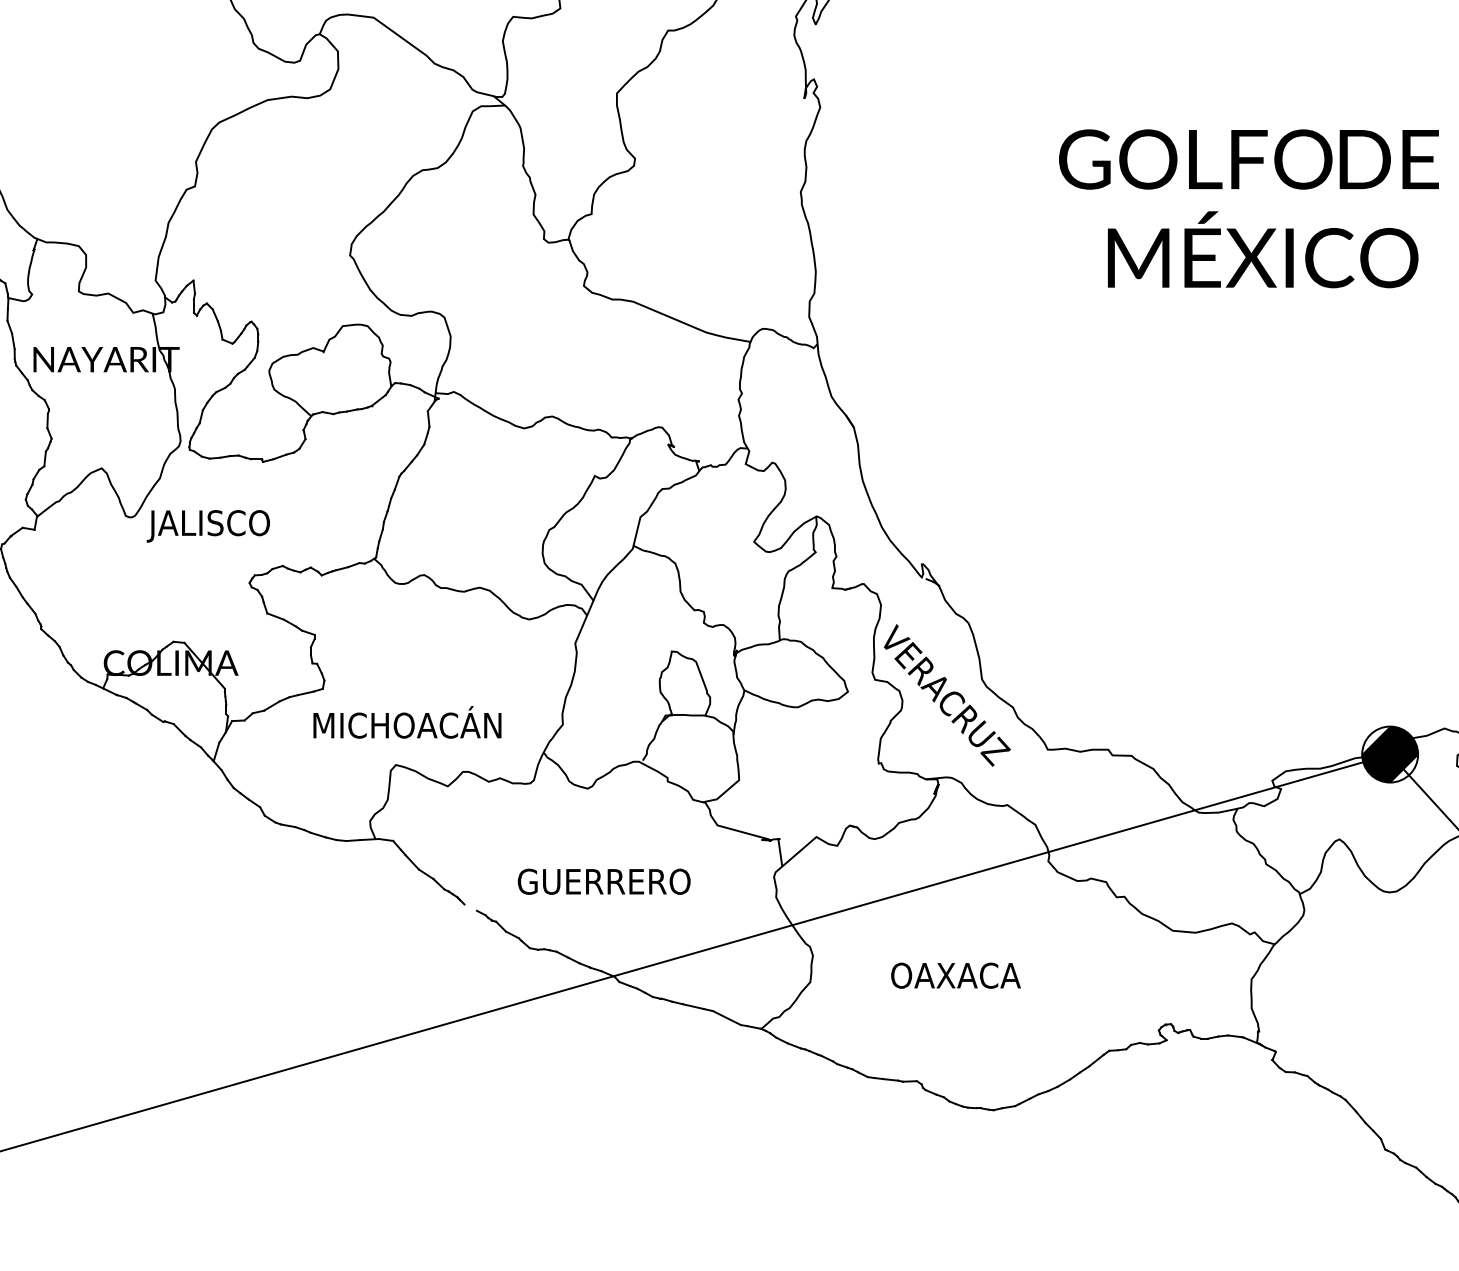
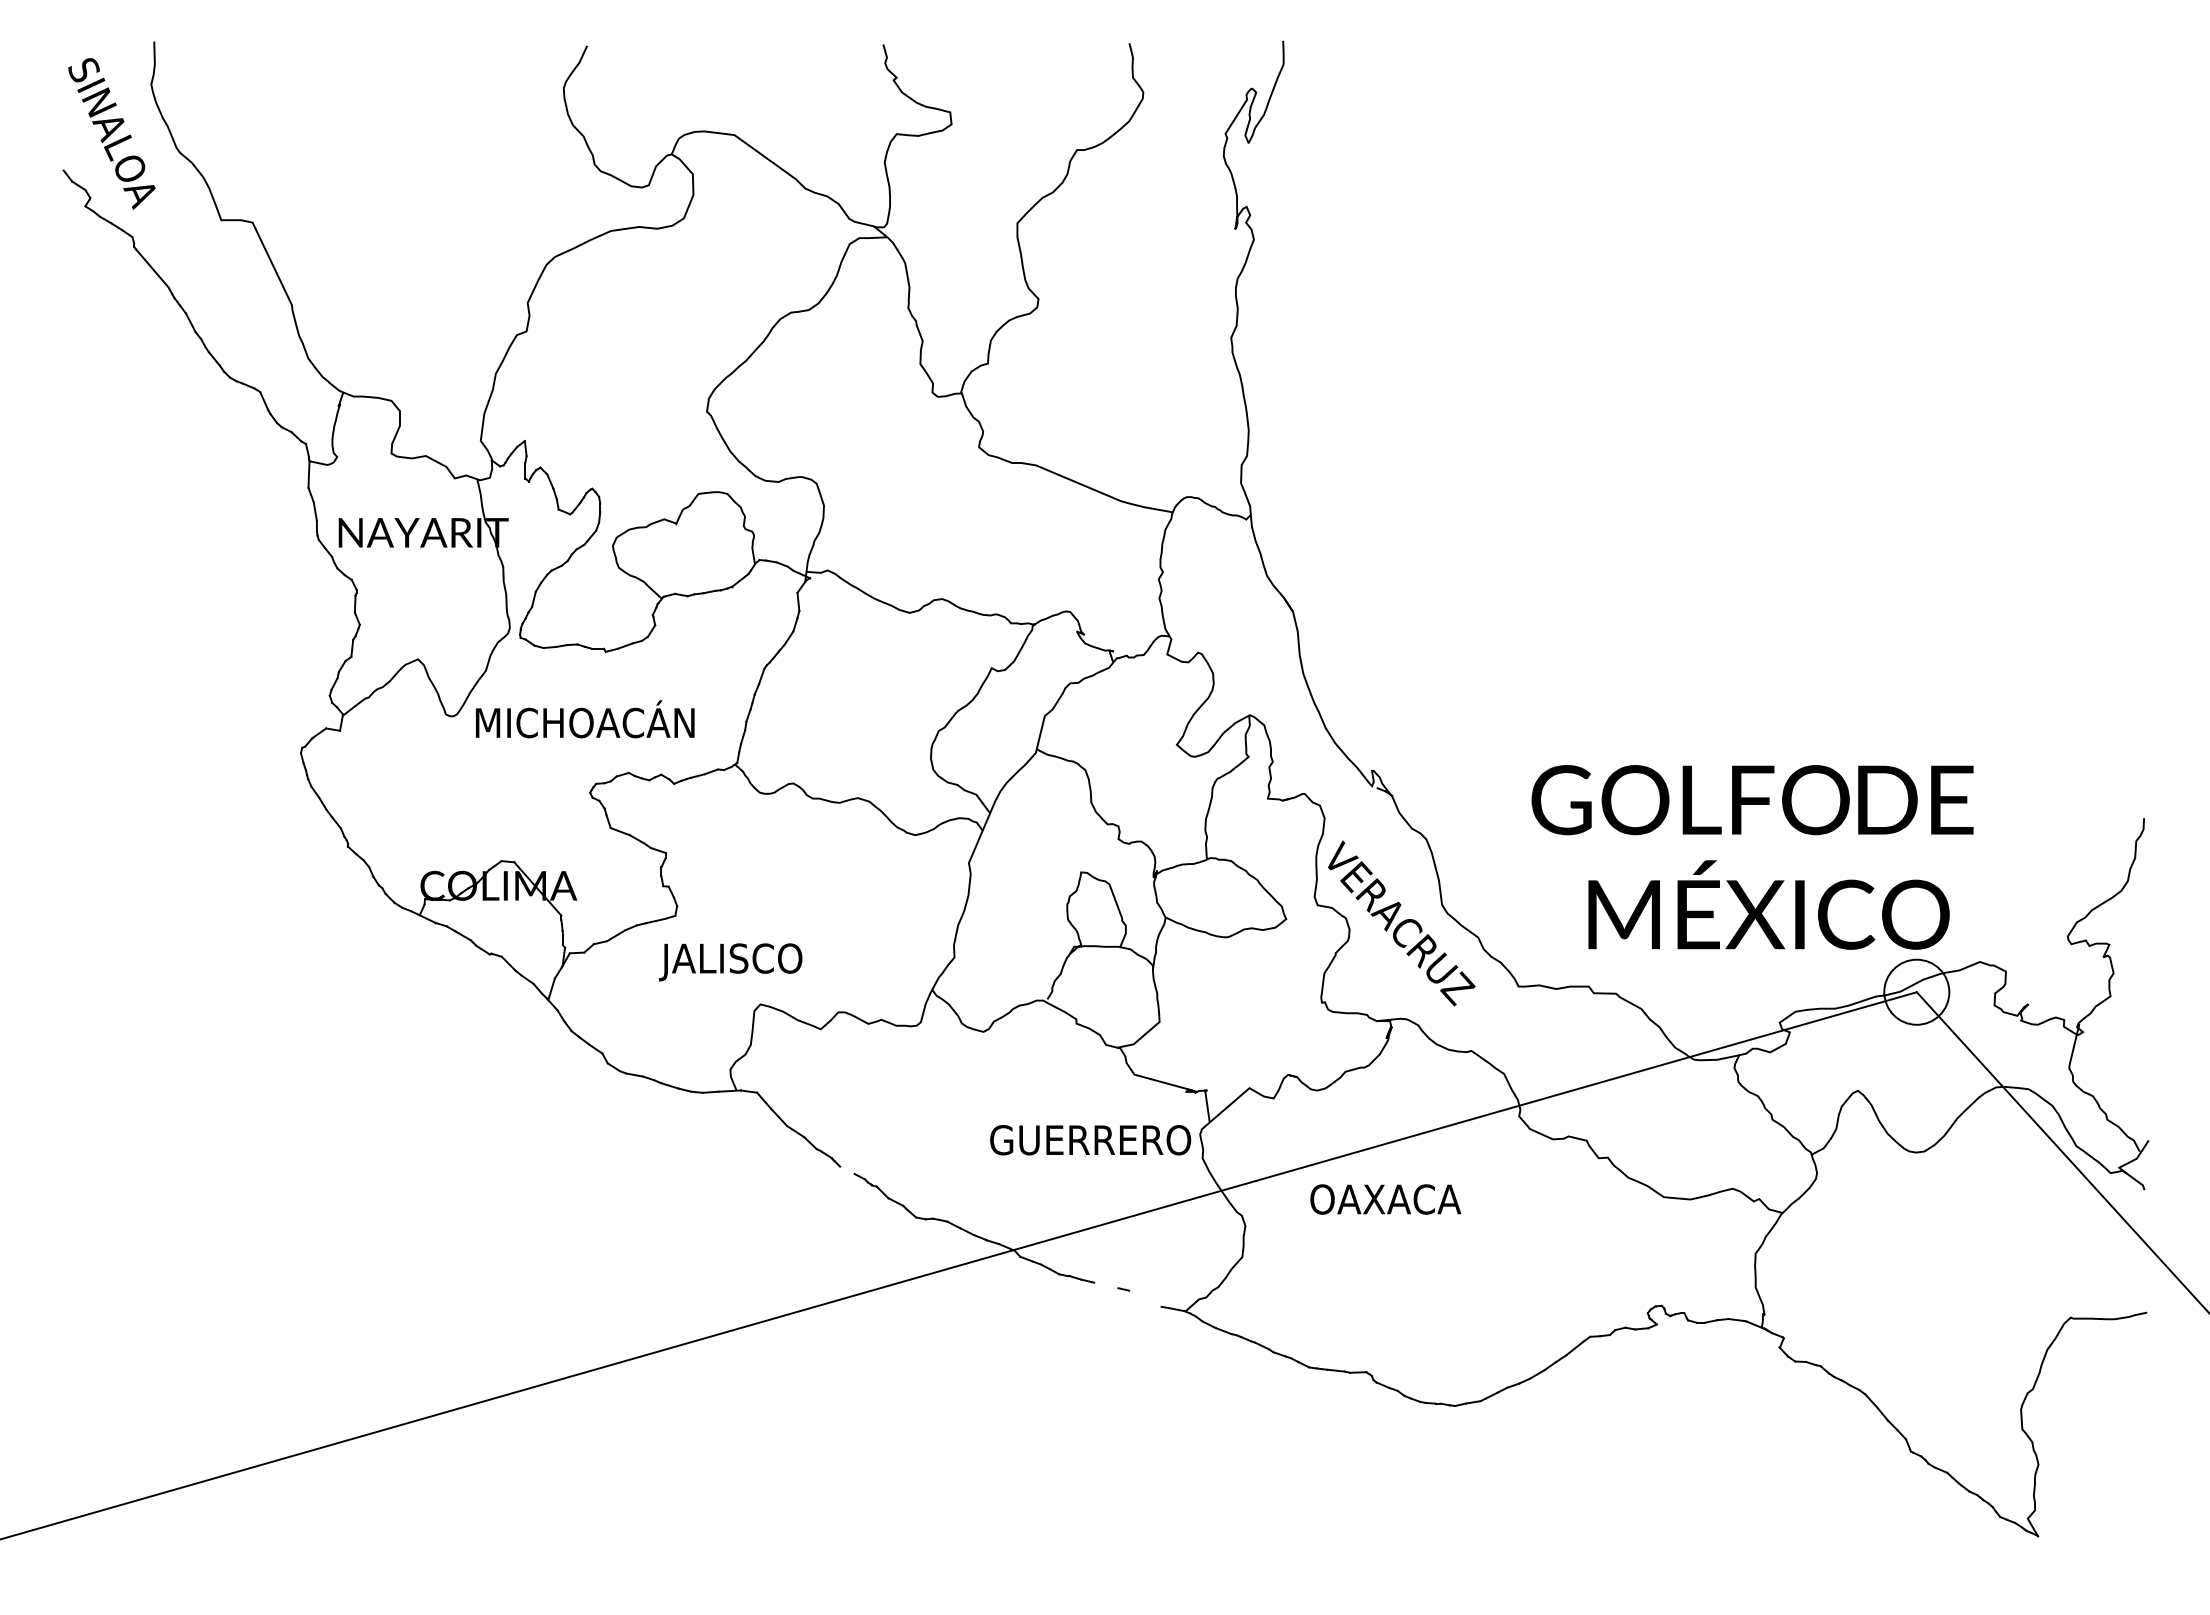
text: (1248, 208) -> (1752, 857), moved
text: (243, 522) -> (582, 722), JALISCO -> MICHOACÁN
text: (405, 725) -> (771, 958), MICHOACÁN -> JALISCO
hatch: (1389, 753) -> (1916, 991), removed
text: (604, 882) -> (1090, 1140), moved
text: (955, 975) -> (1385, 1199), moved
line: (693, 1006) -> (1106, 1285), removed
line: (727, 1017) -> (1145, 1298), removed

